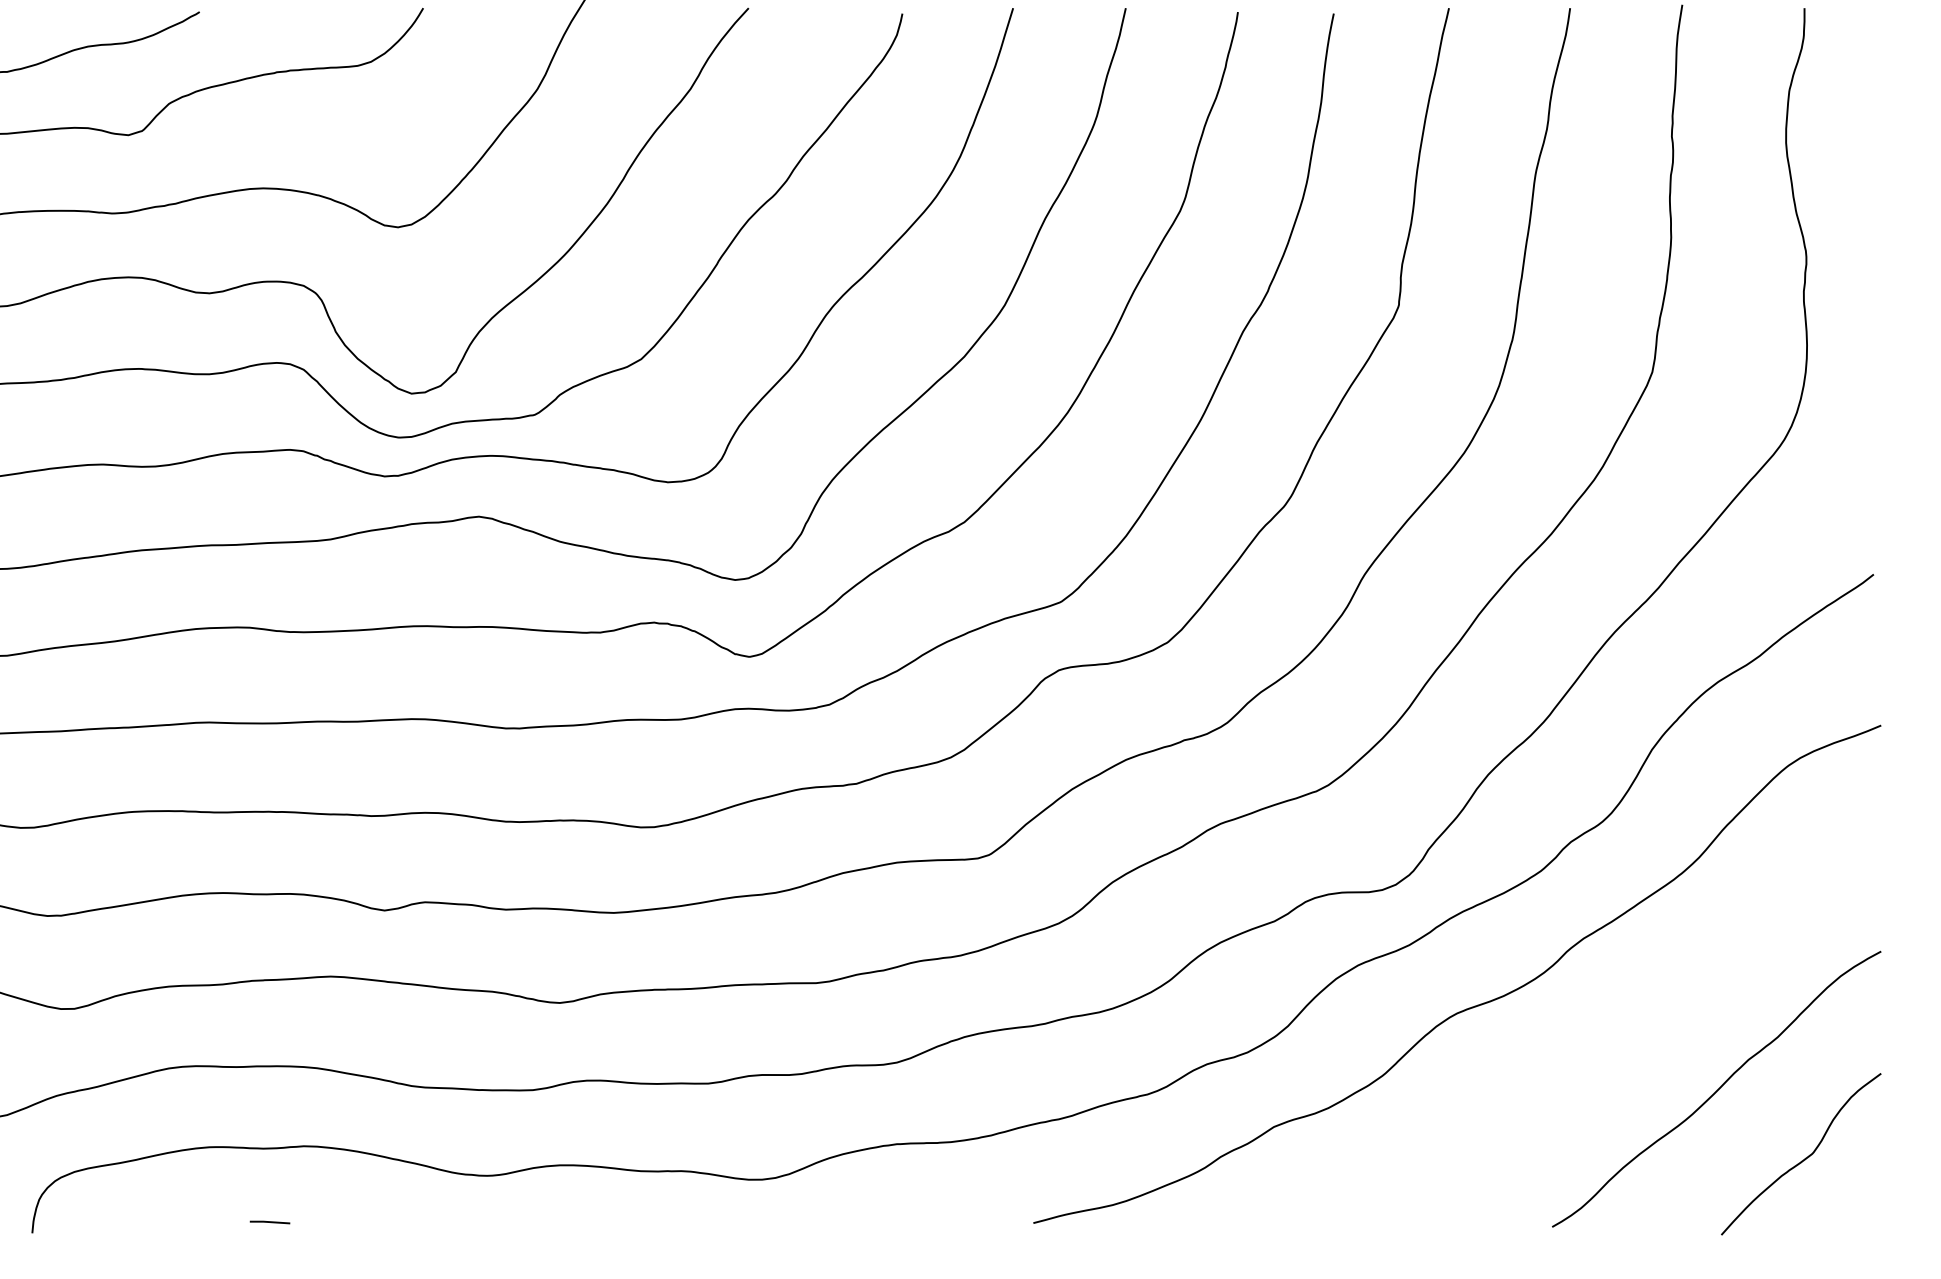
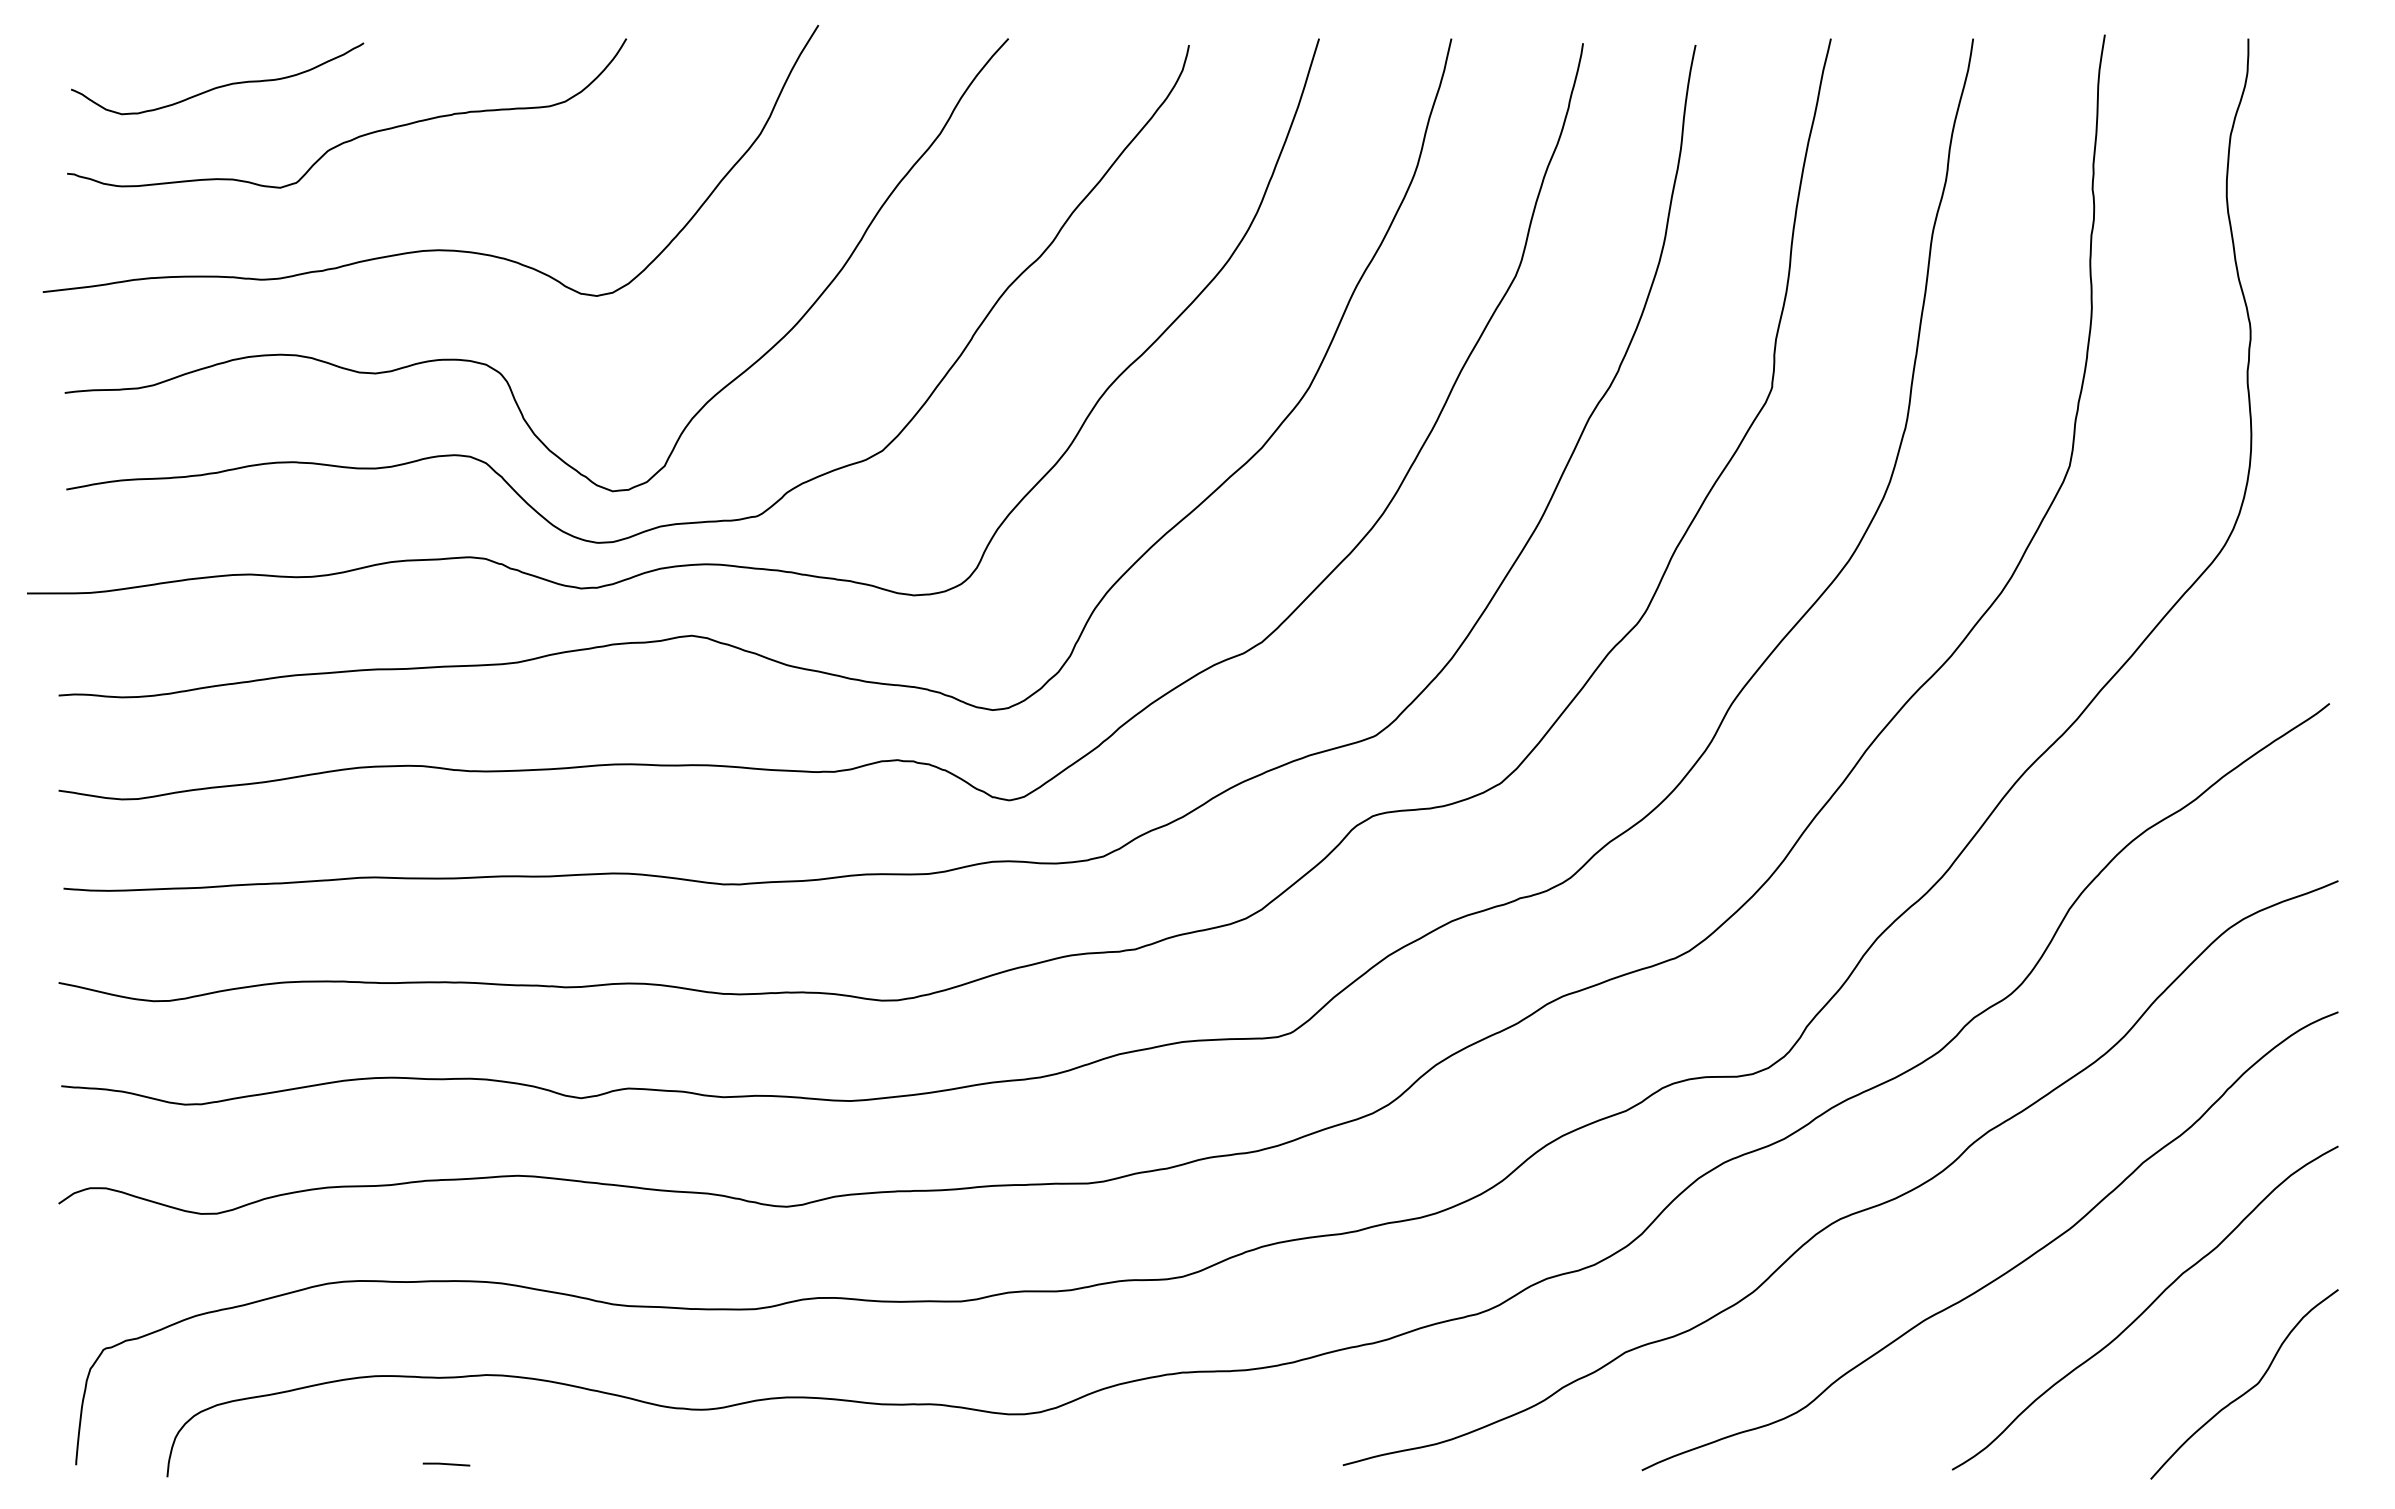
curve: (1601, 1056) -> (2009, 1269), added

